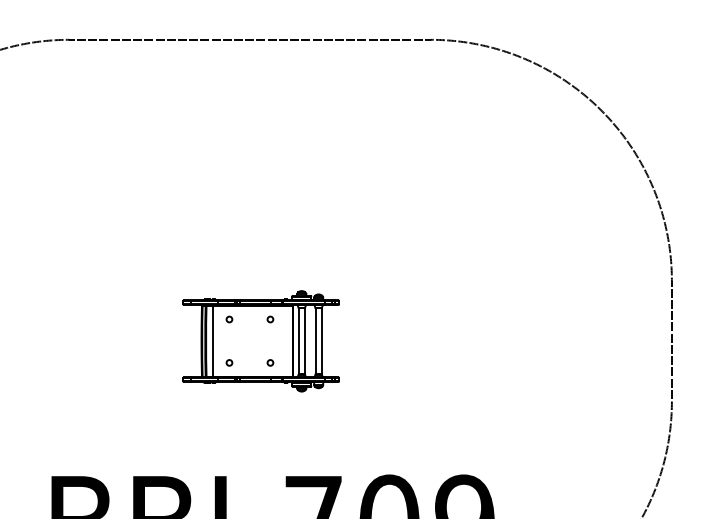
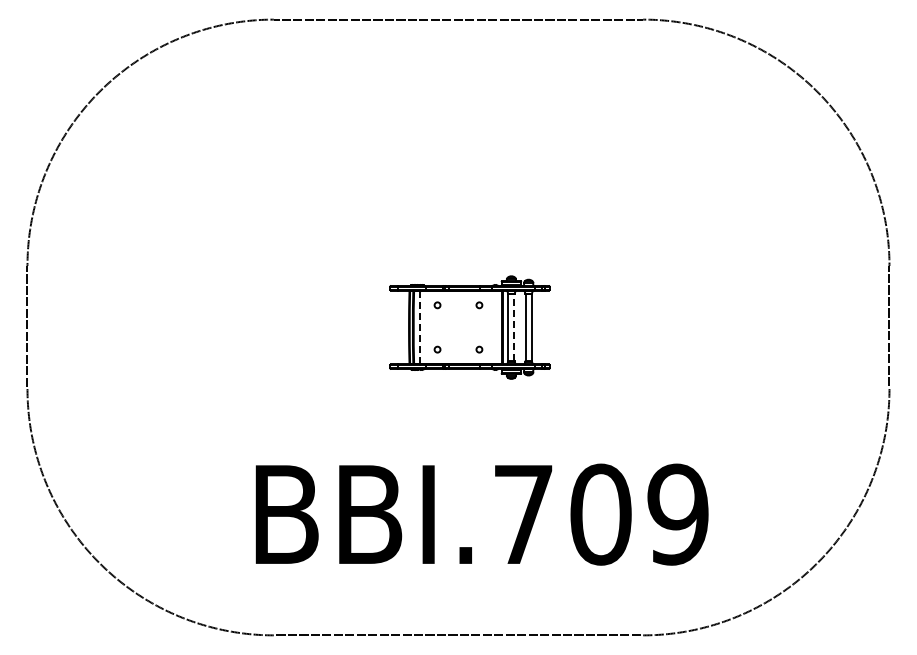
line: (212, 341) -> (420, 327), solid -> dashed
line: (304, 341) -> (514, 327), solid -> dashed

